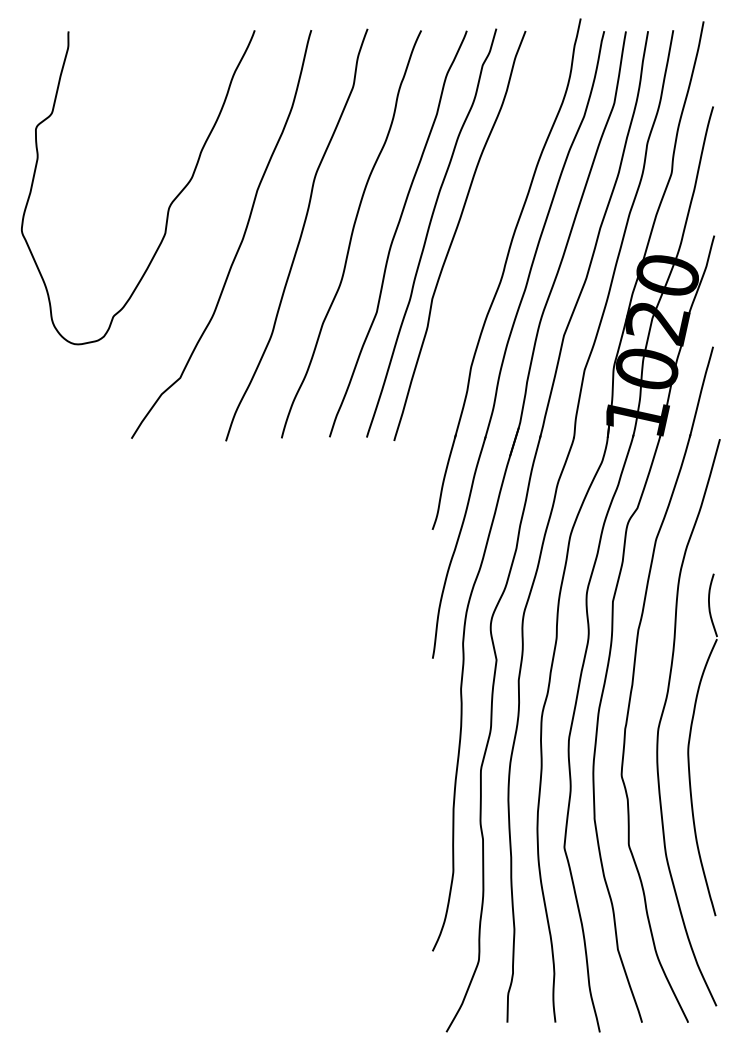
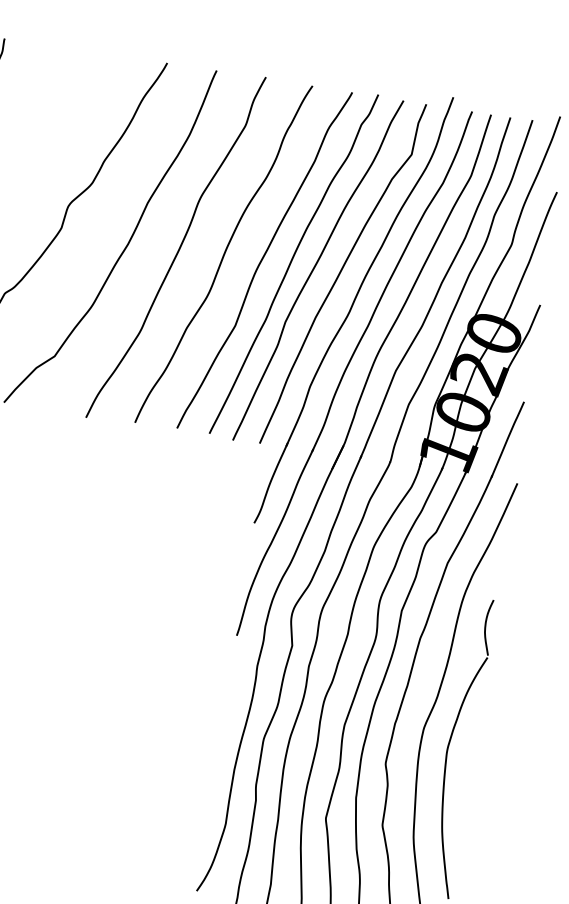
curve: (485, 235) -> (340, 273), added

